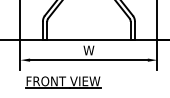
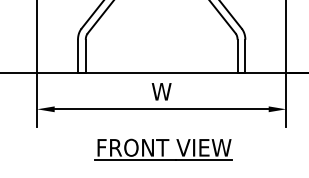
part: (63, 82) -> (164, 149), moved

